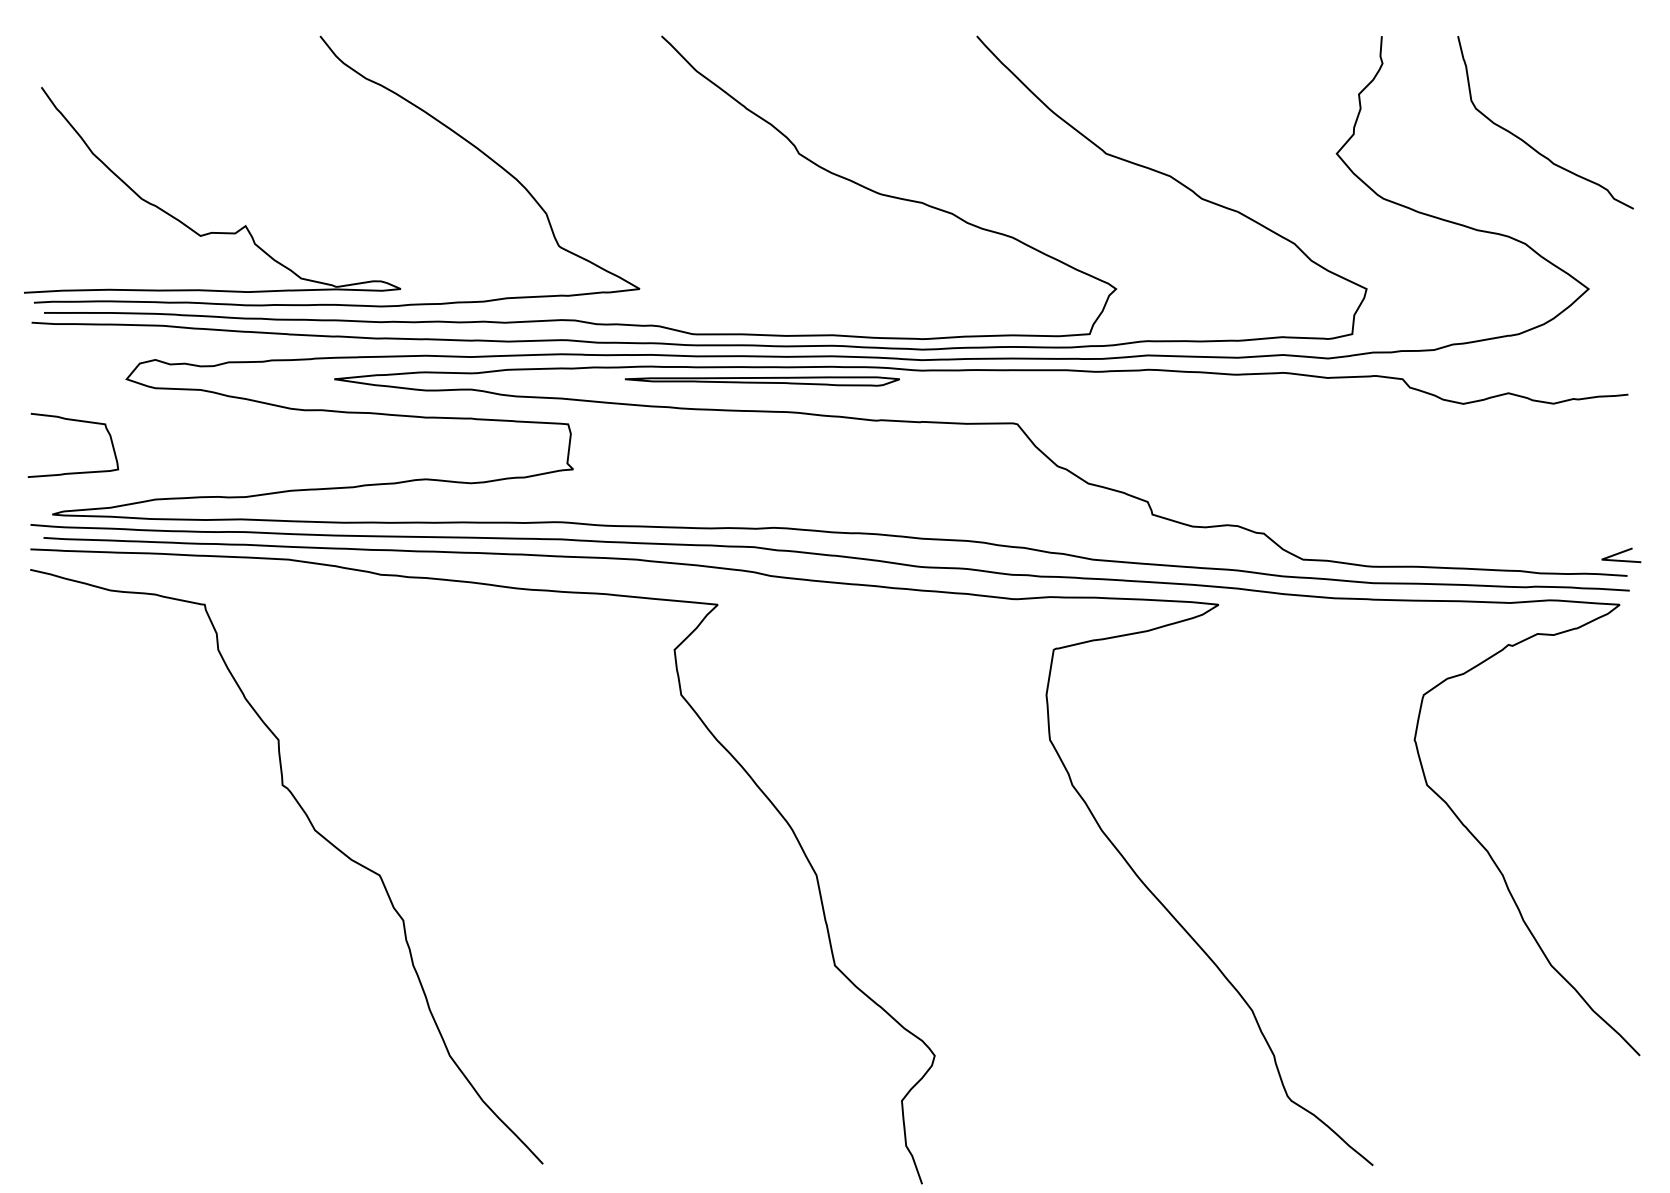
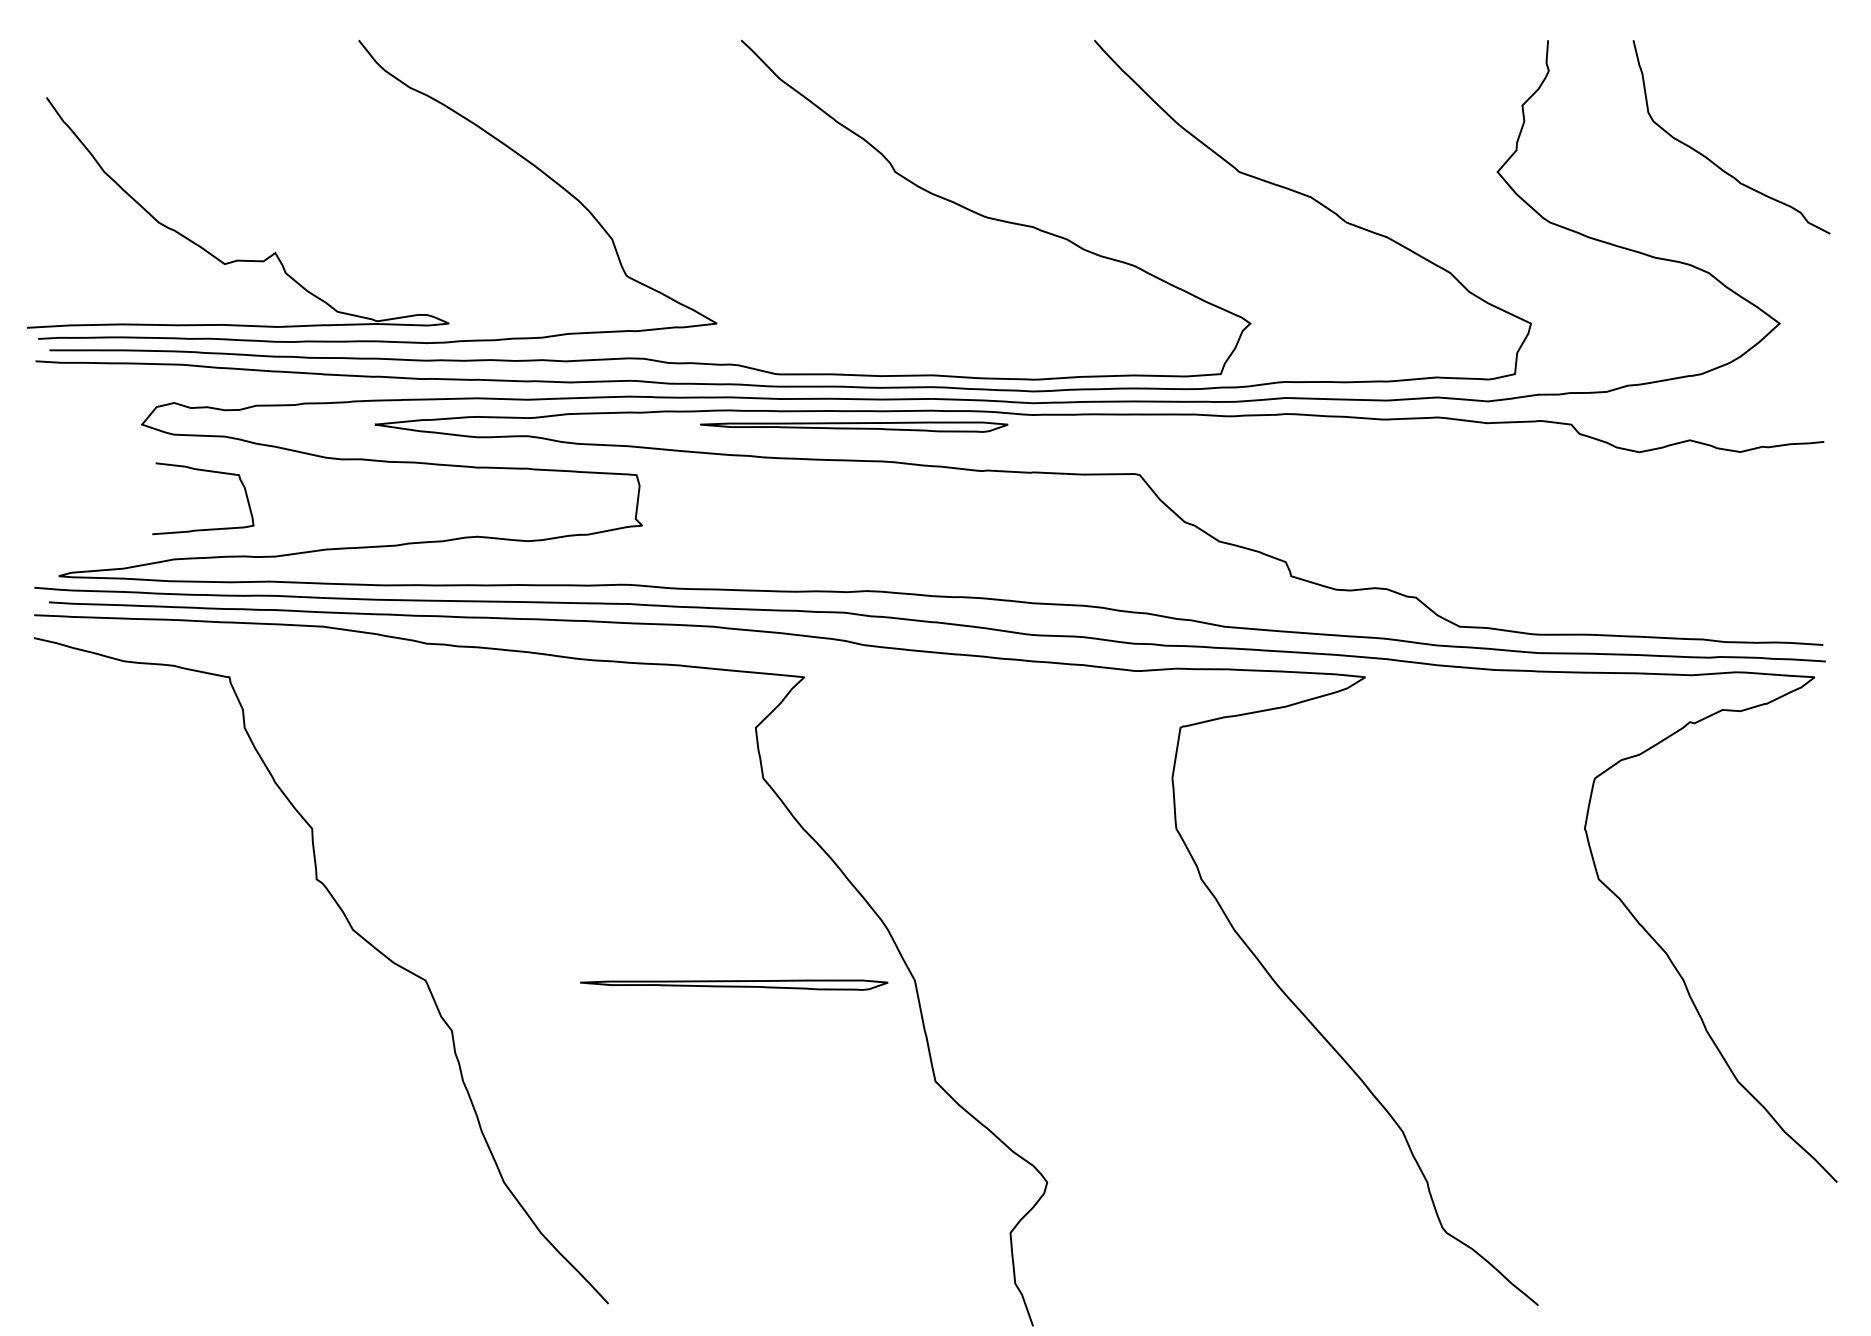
curve: (79, 421) -> (210, 472), moved
line: (1621, 553) -> (1816, 619), removed
part: (655, 879) -> (734, 984), added

